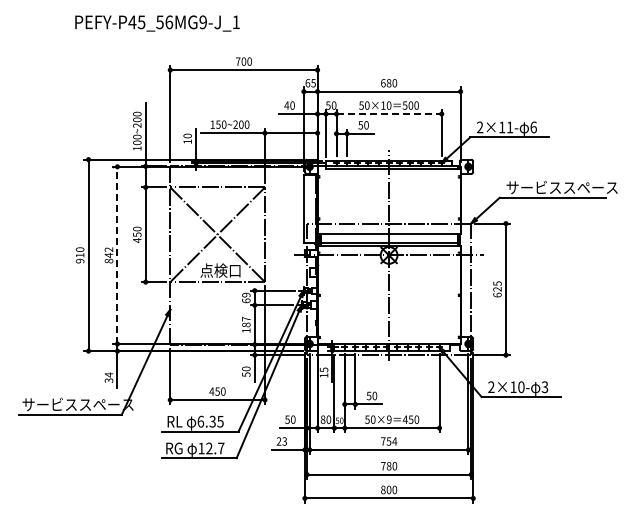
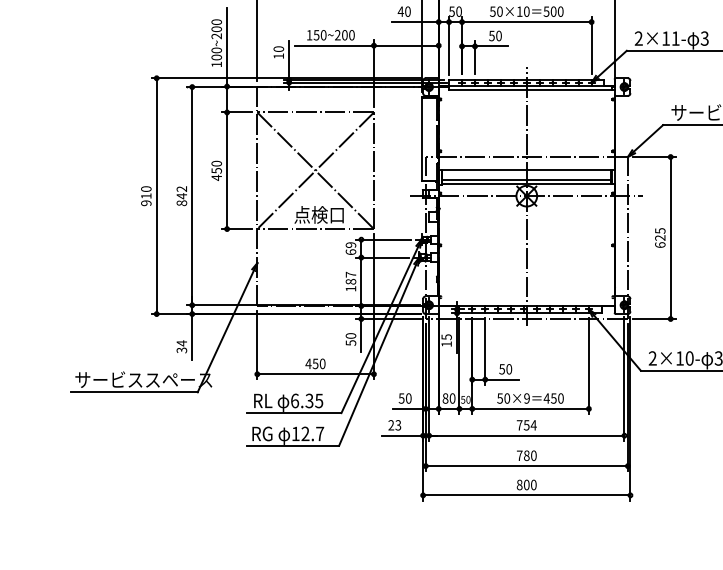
line: (389, 114) -> (527, 22), dashed -> solid
text: (533, 127) -> (704, 38), 6 -> 3
line: (117, 255) -> (192, 196), dashed -> solid

